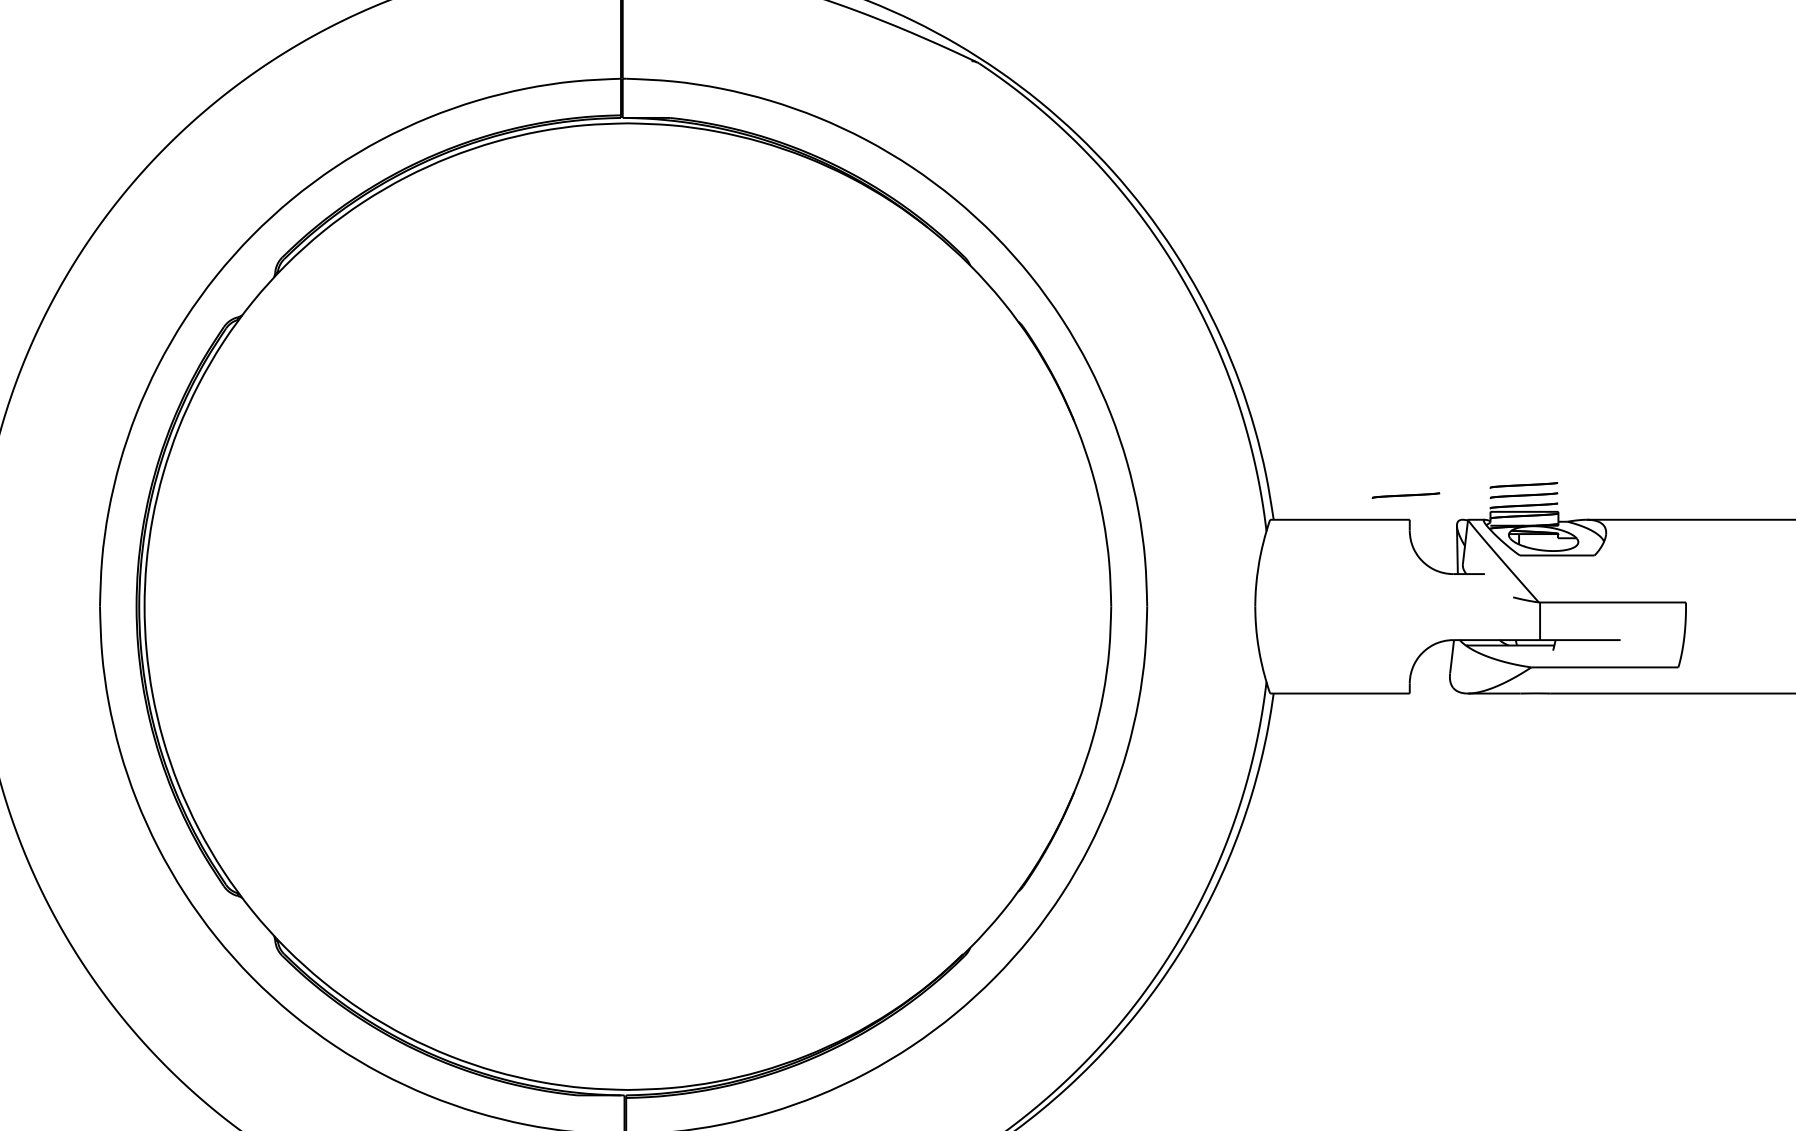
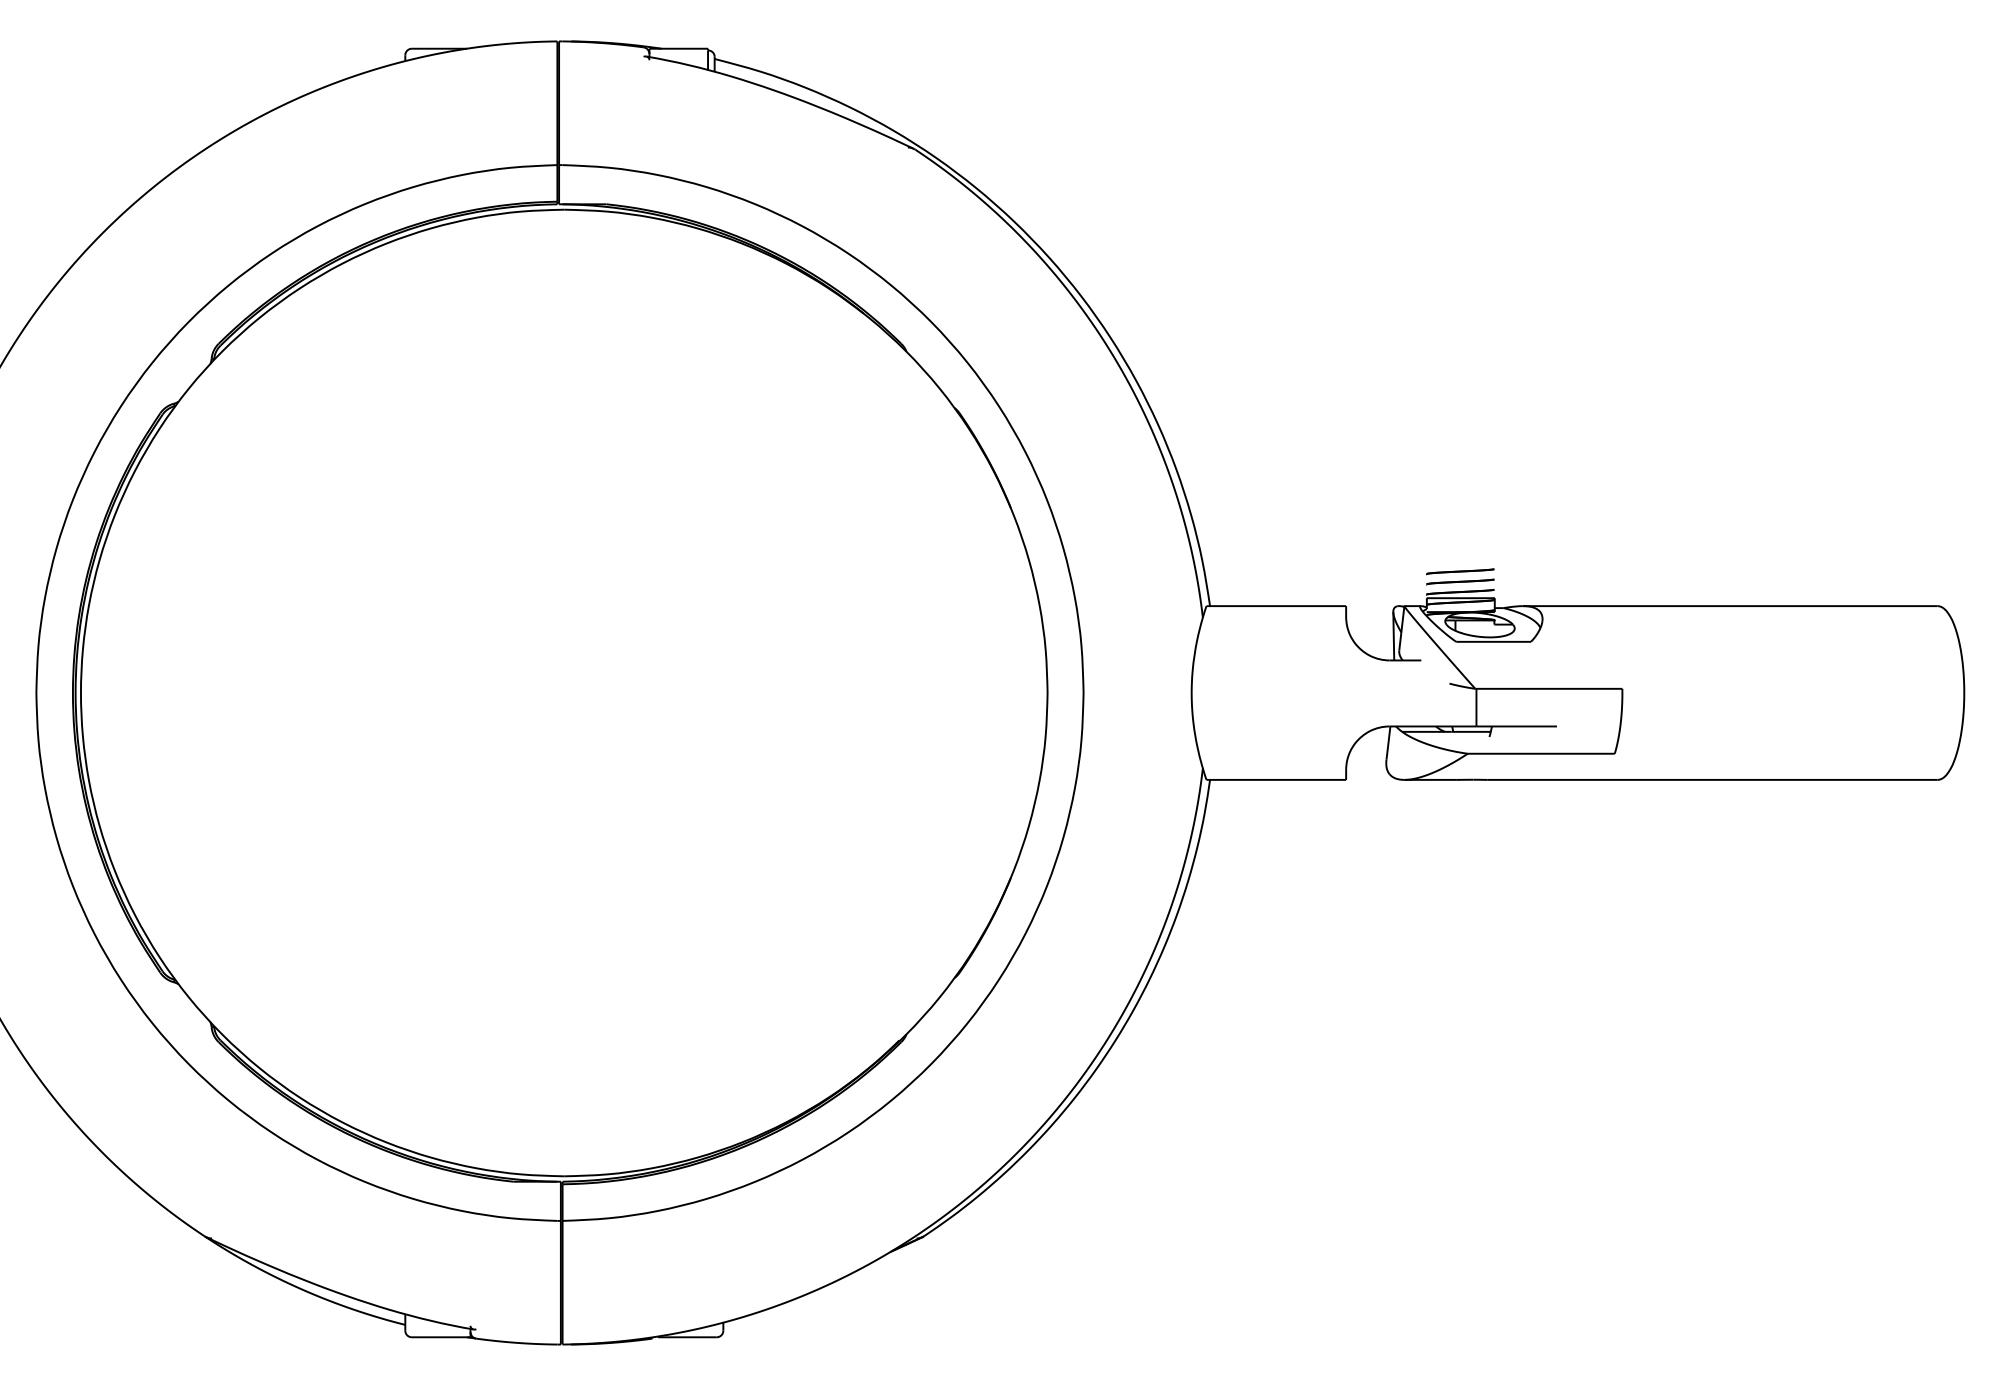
line: (1406, 495) -> (1342, 581), removed

